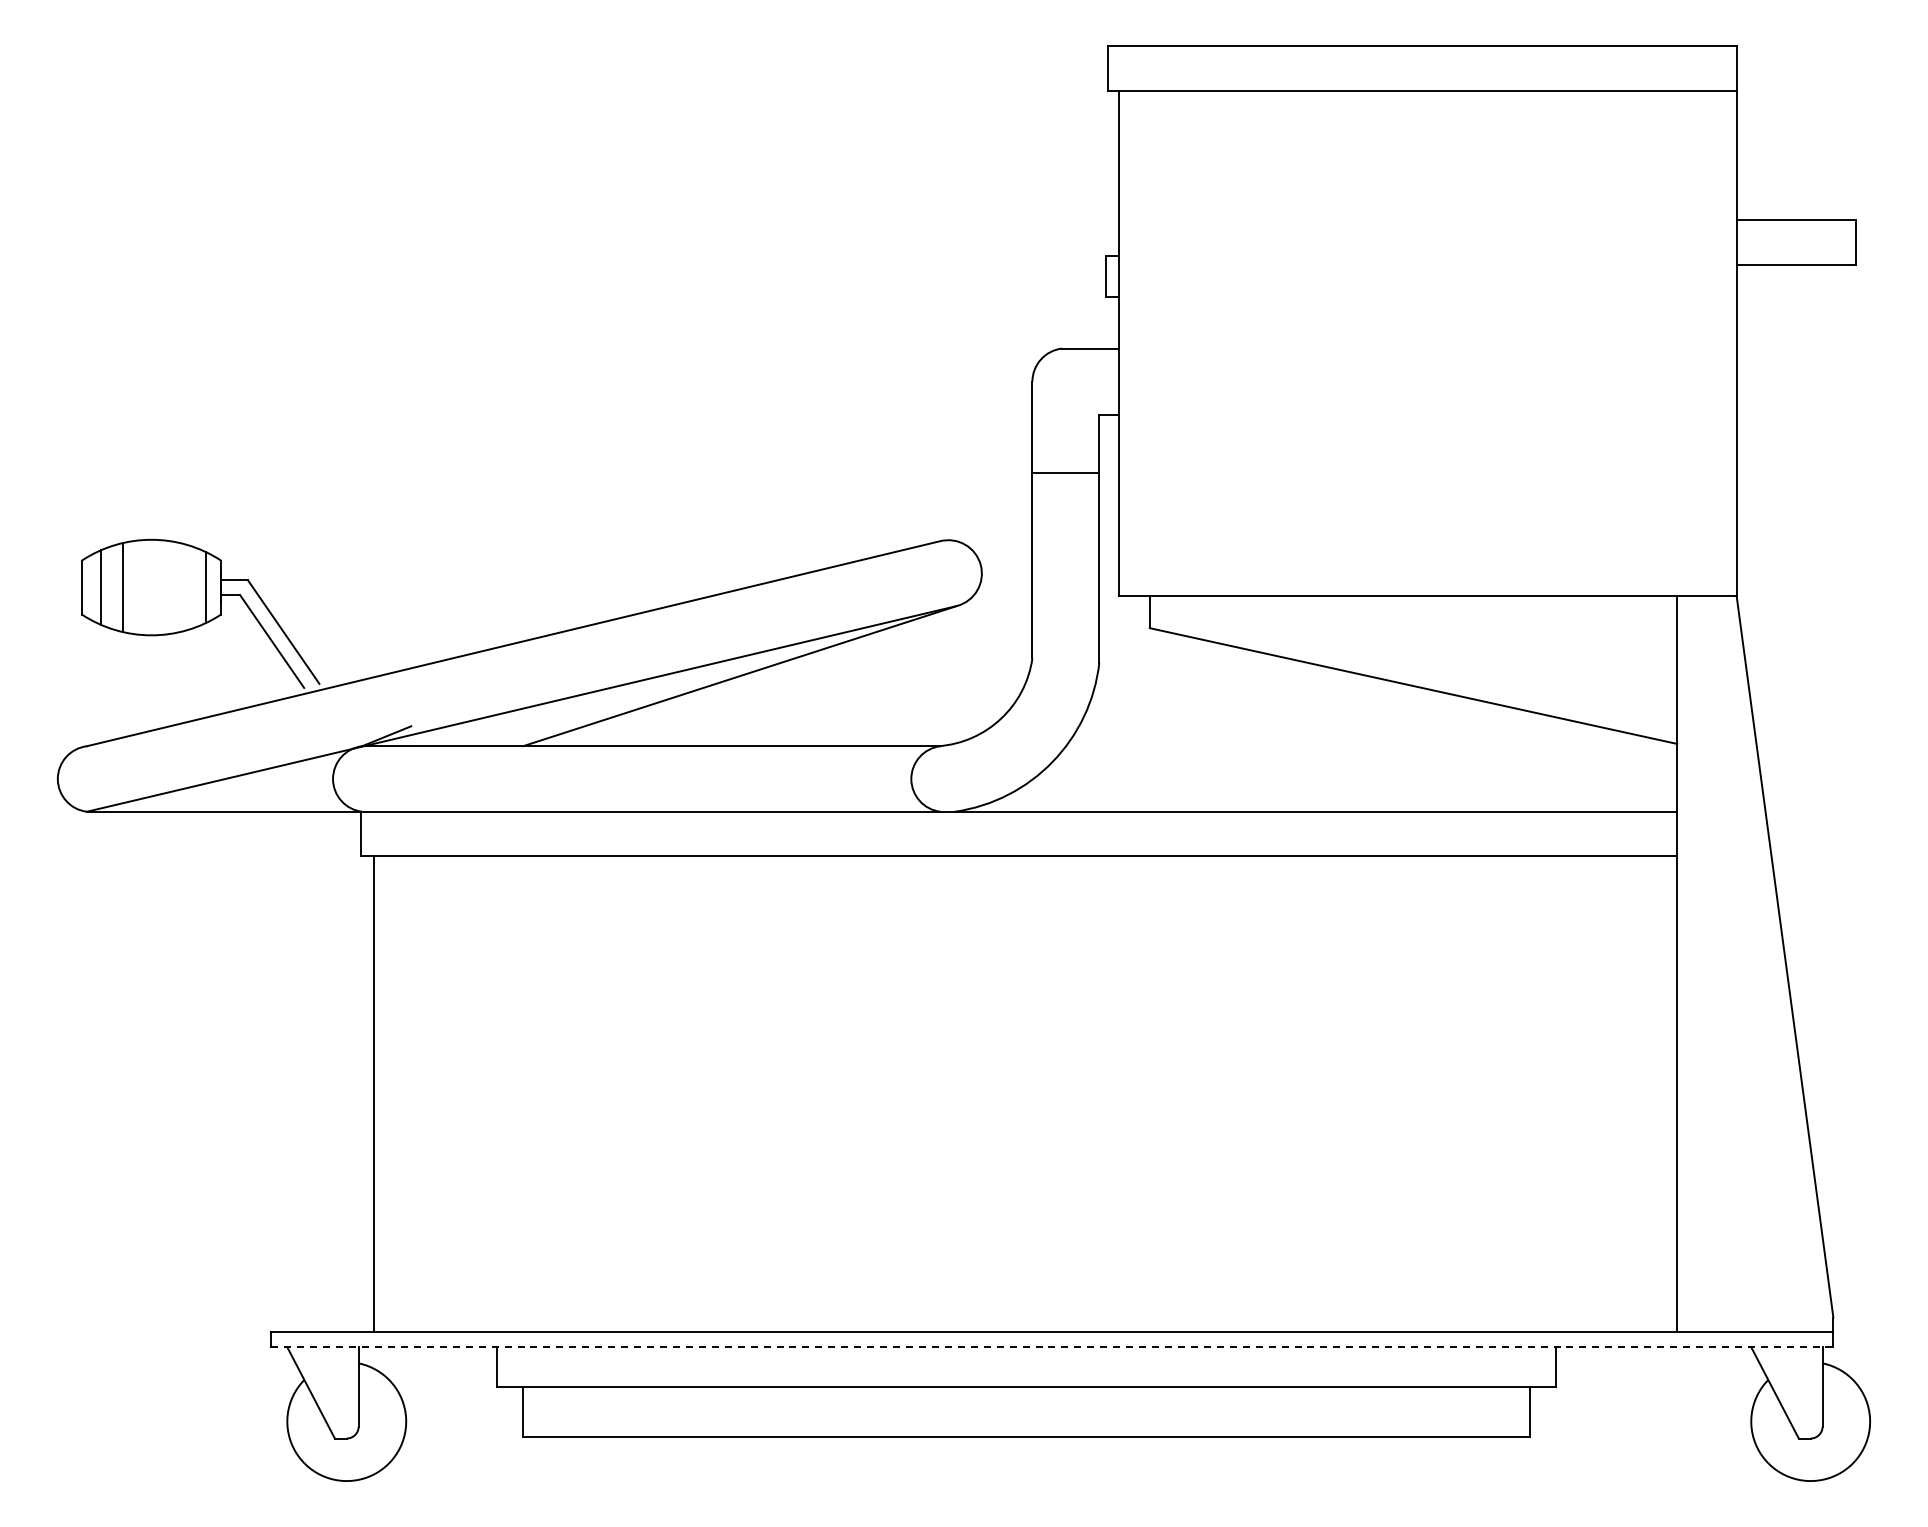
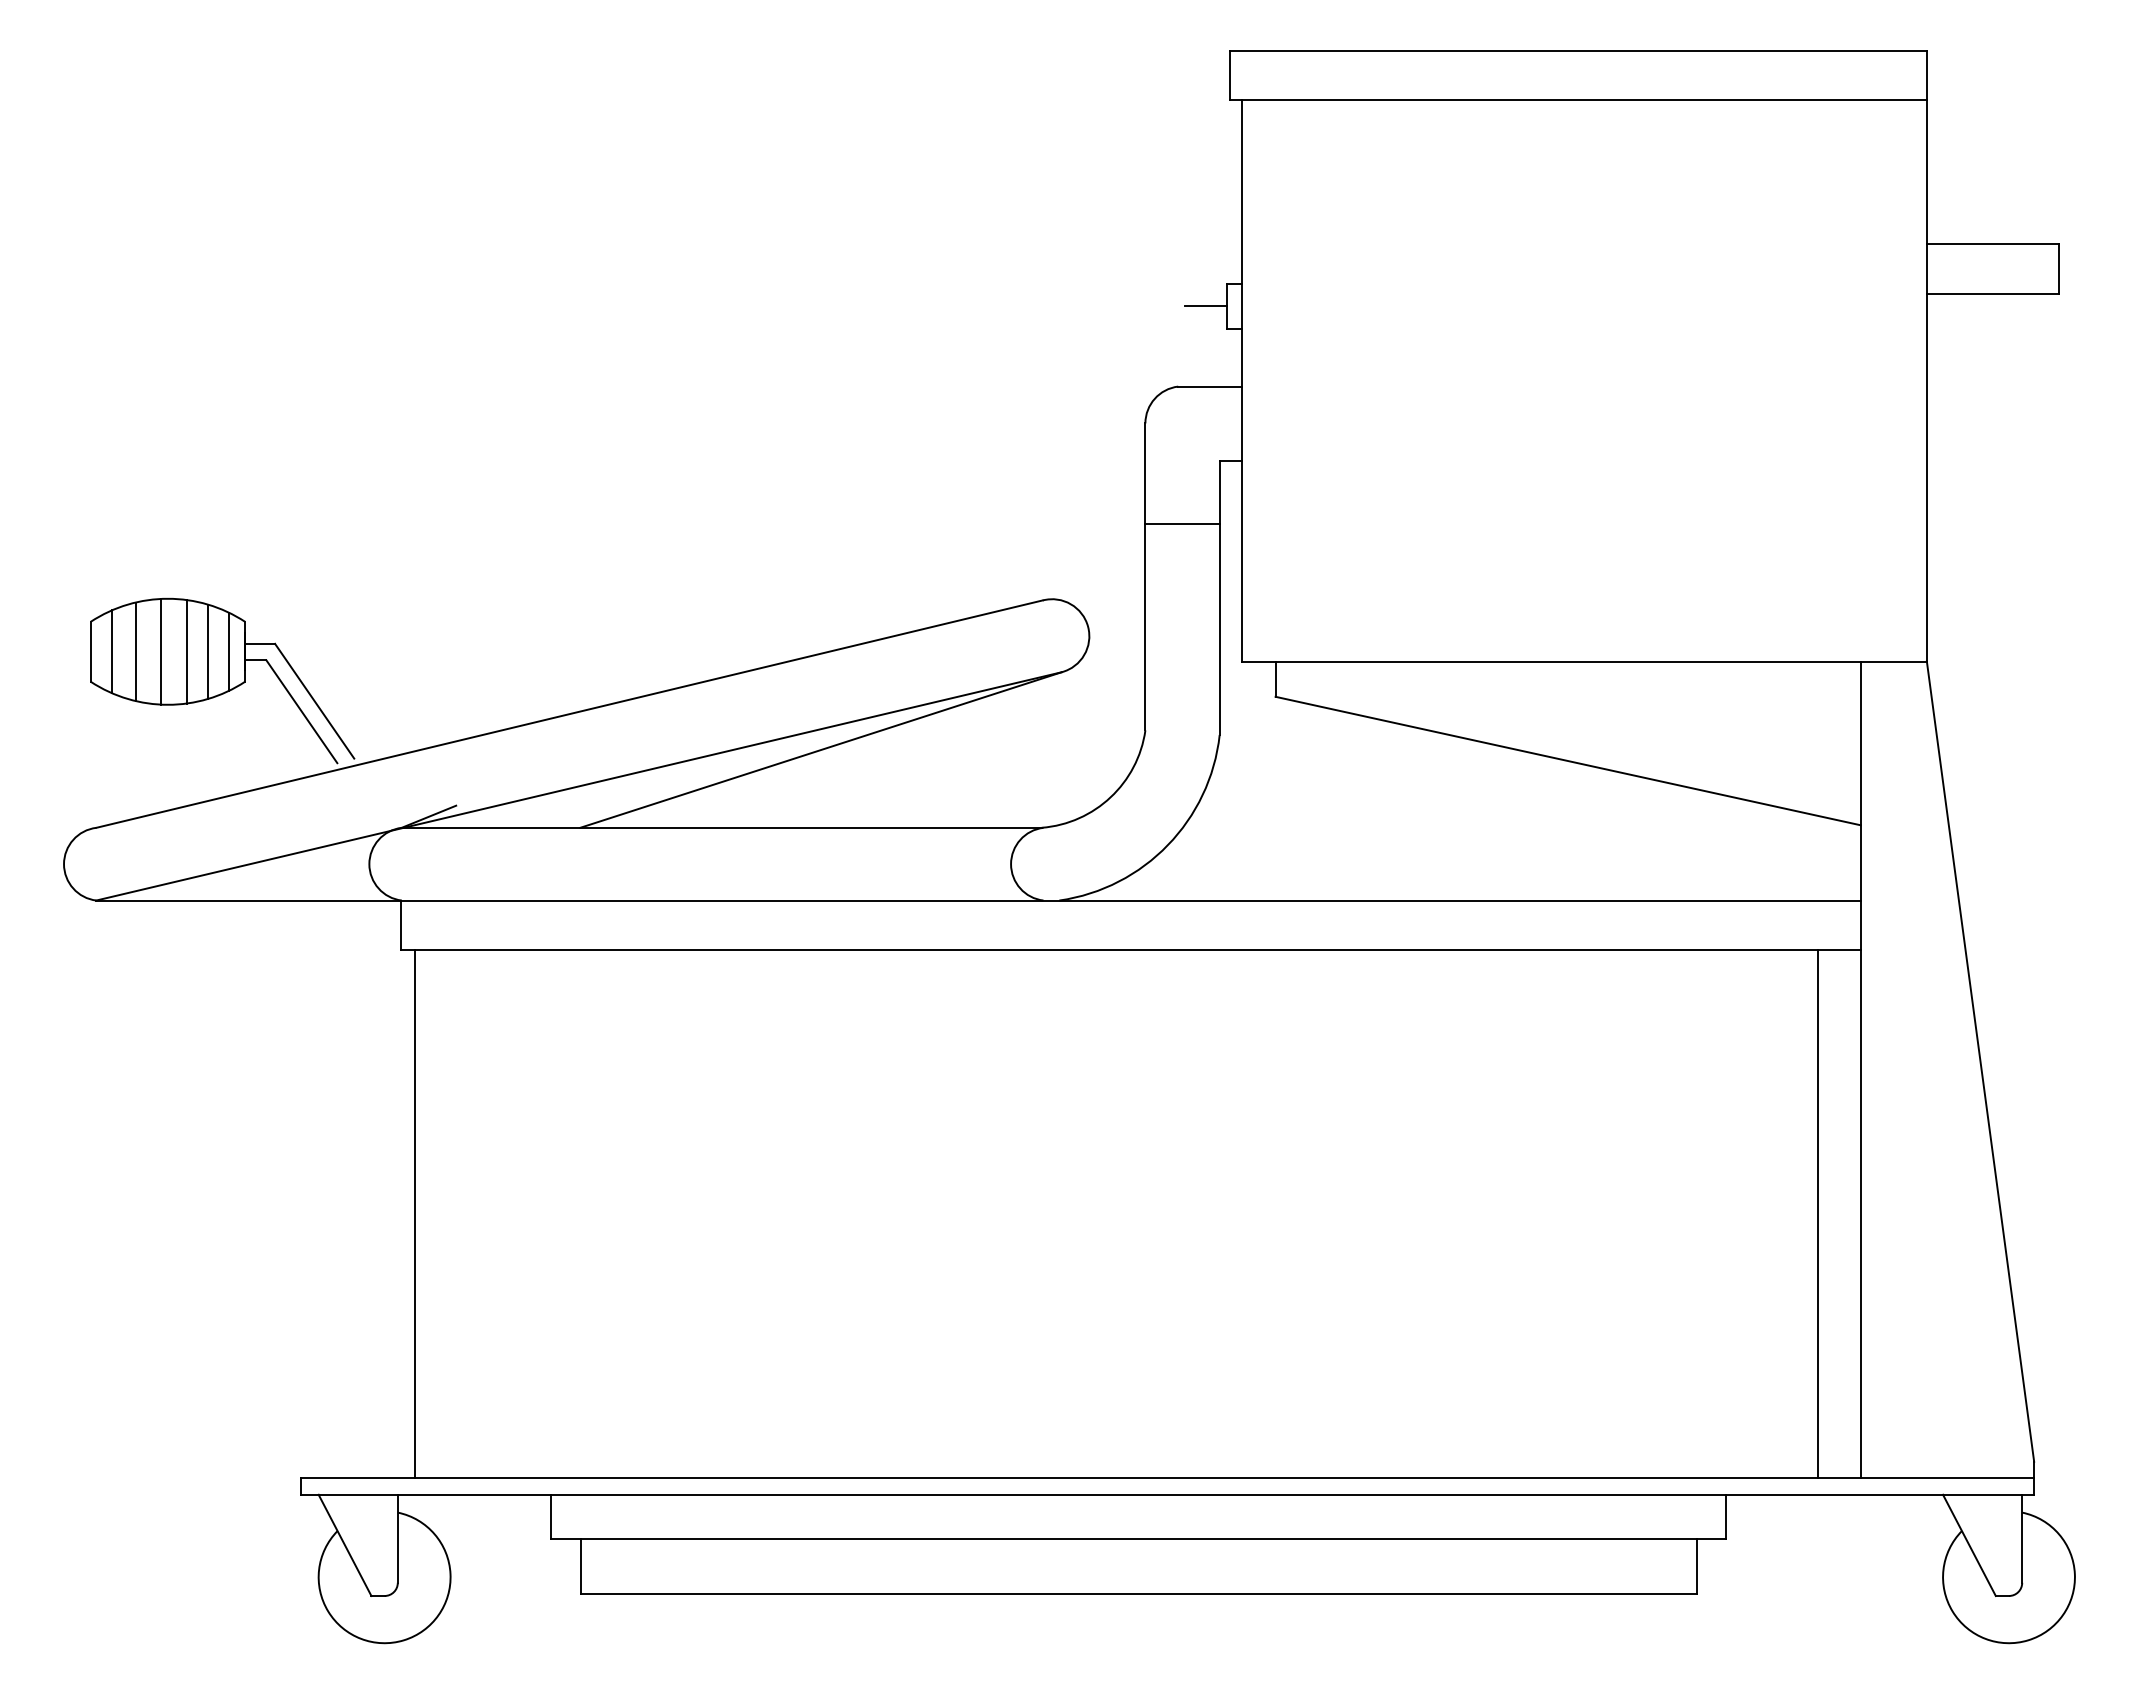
line: (1086, 276) -> (1205, 306), added
line: (145, 587) -> (161, 651), added
line: (168, 587) -> (186, 651), added
line: (187, 587) -> (207, 651), added
line: (1638, 1094) -> (1817, 1214), added
line: (1052, 1347) -> (1167, 1495), dashed -> solid

